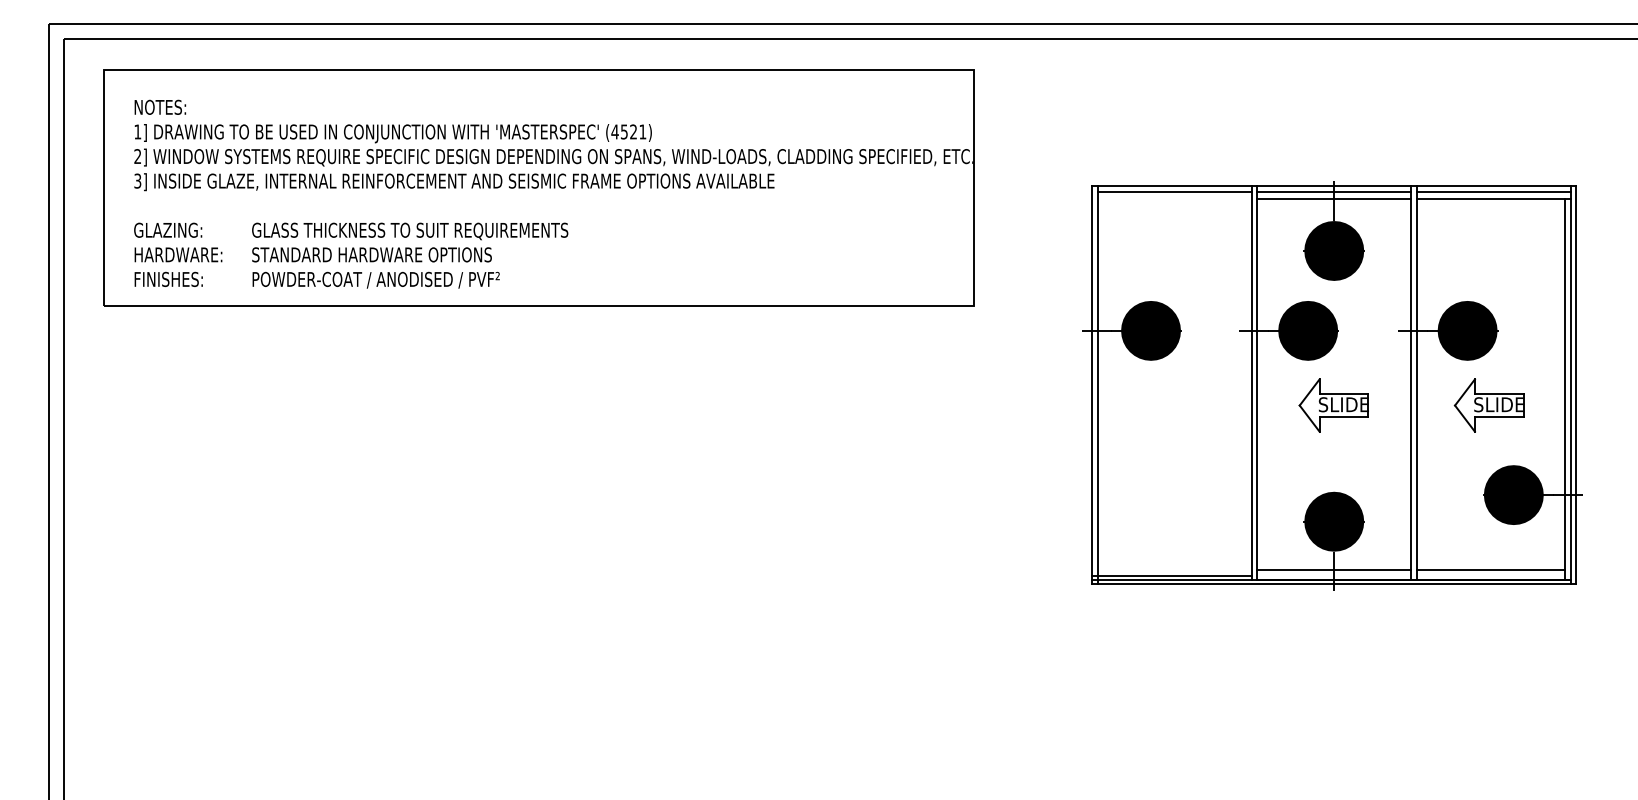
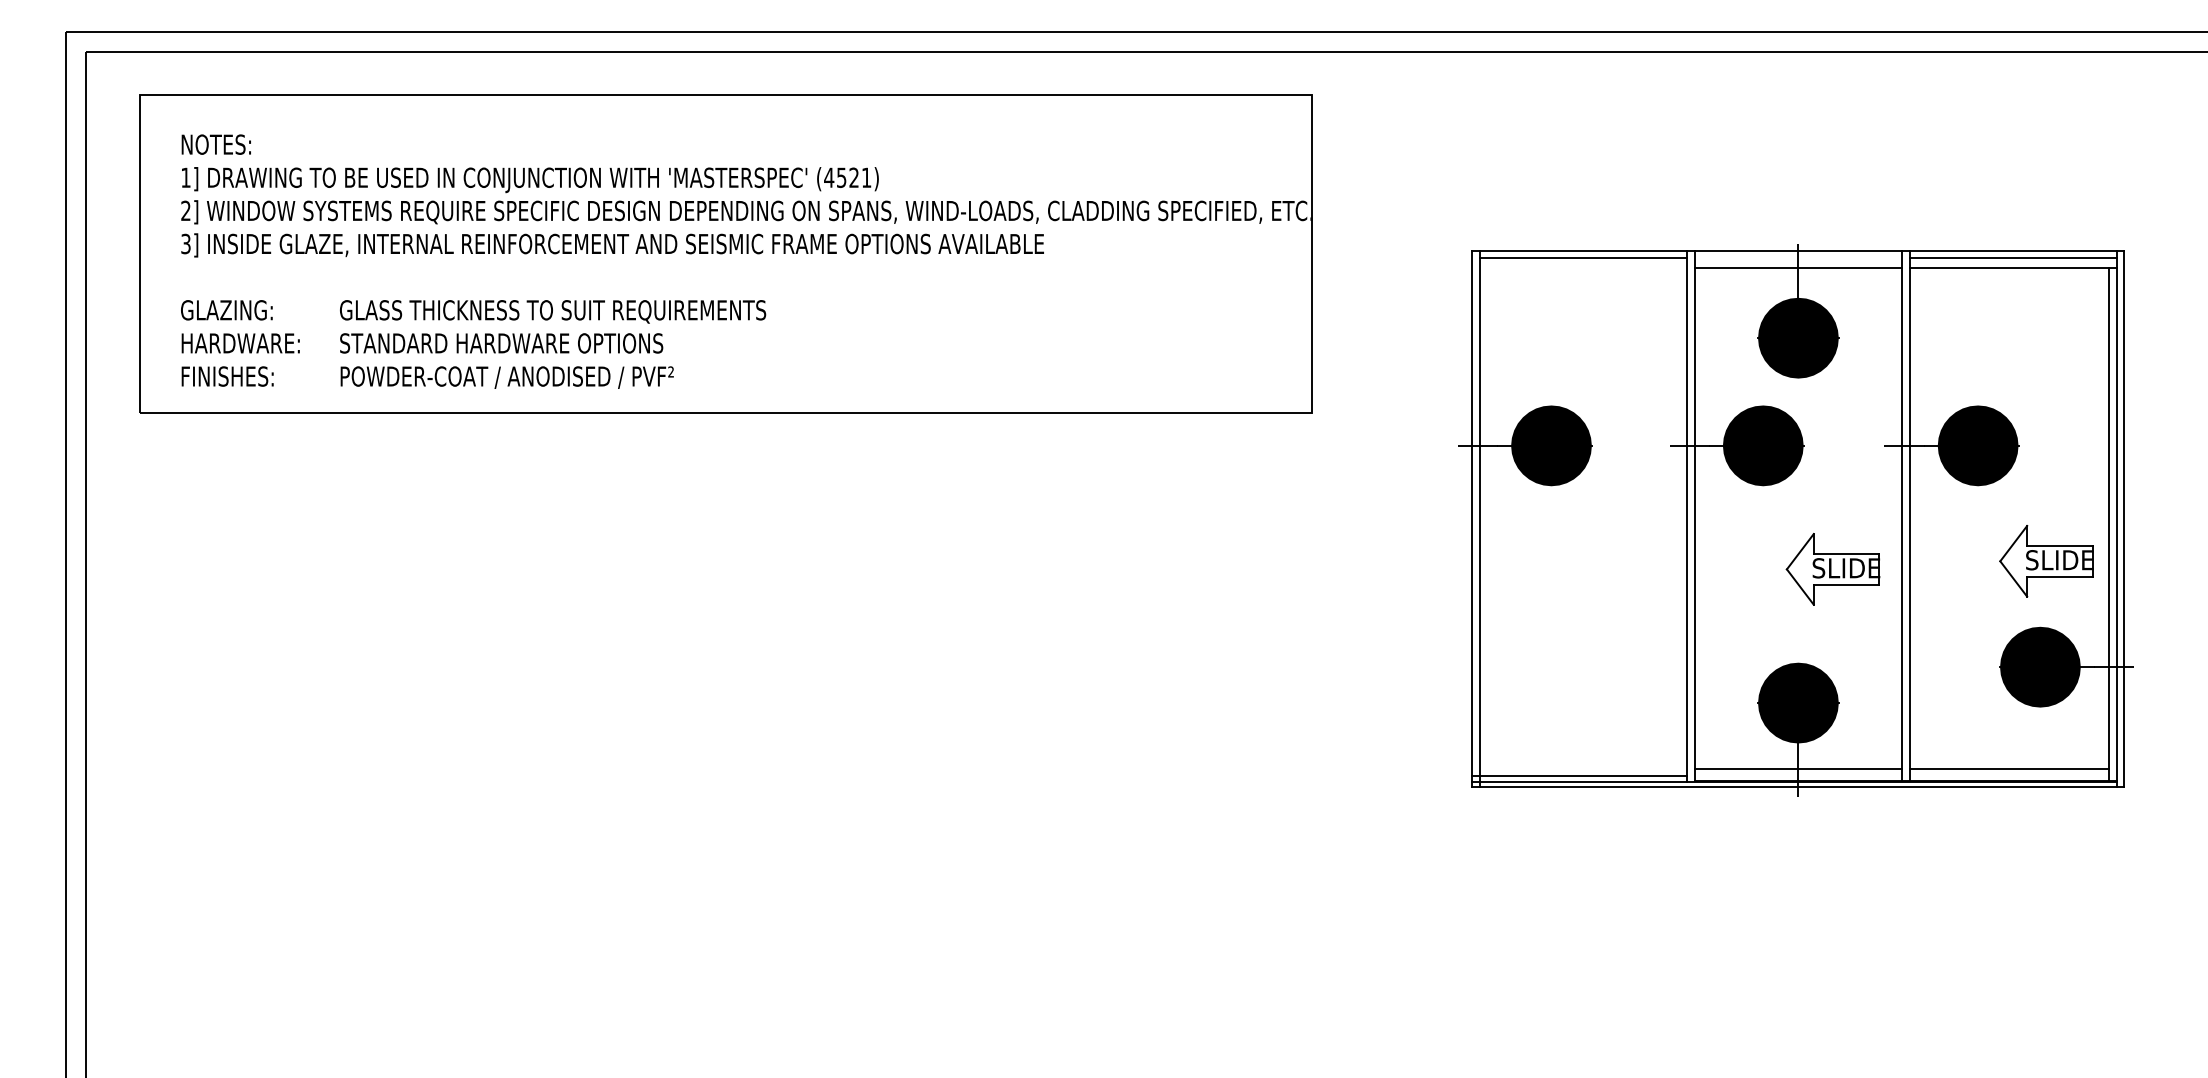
line: (1334, 191) -> (1798, 258), removed
part: (1333, 405) -> (1832, 569), moved
part: (1488, 405) -> (2045, 561), moved

